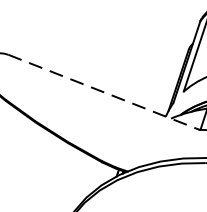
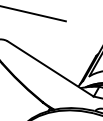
line: (103, 91) -> (50, 68), dashed -> solid

